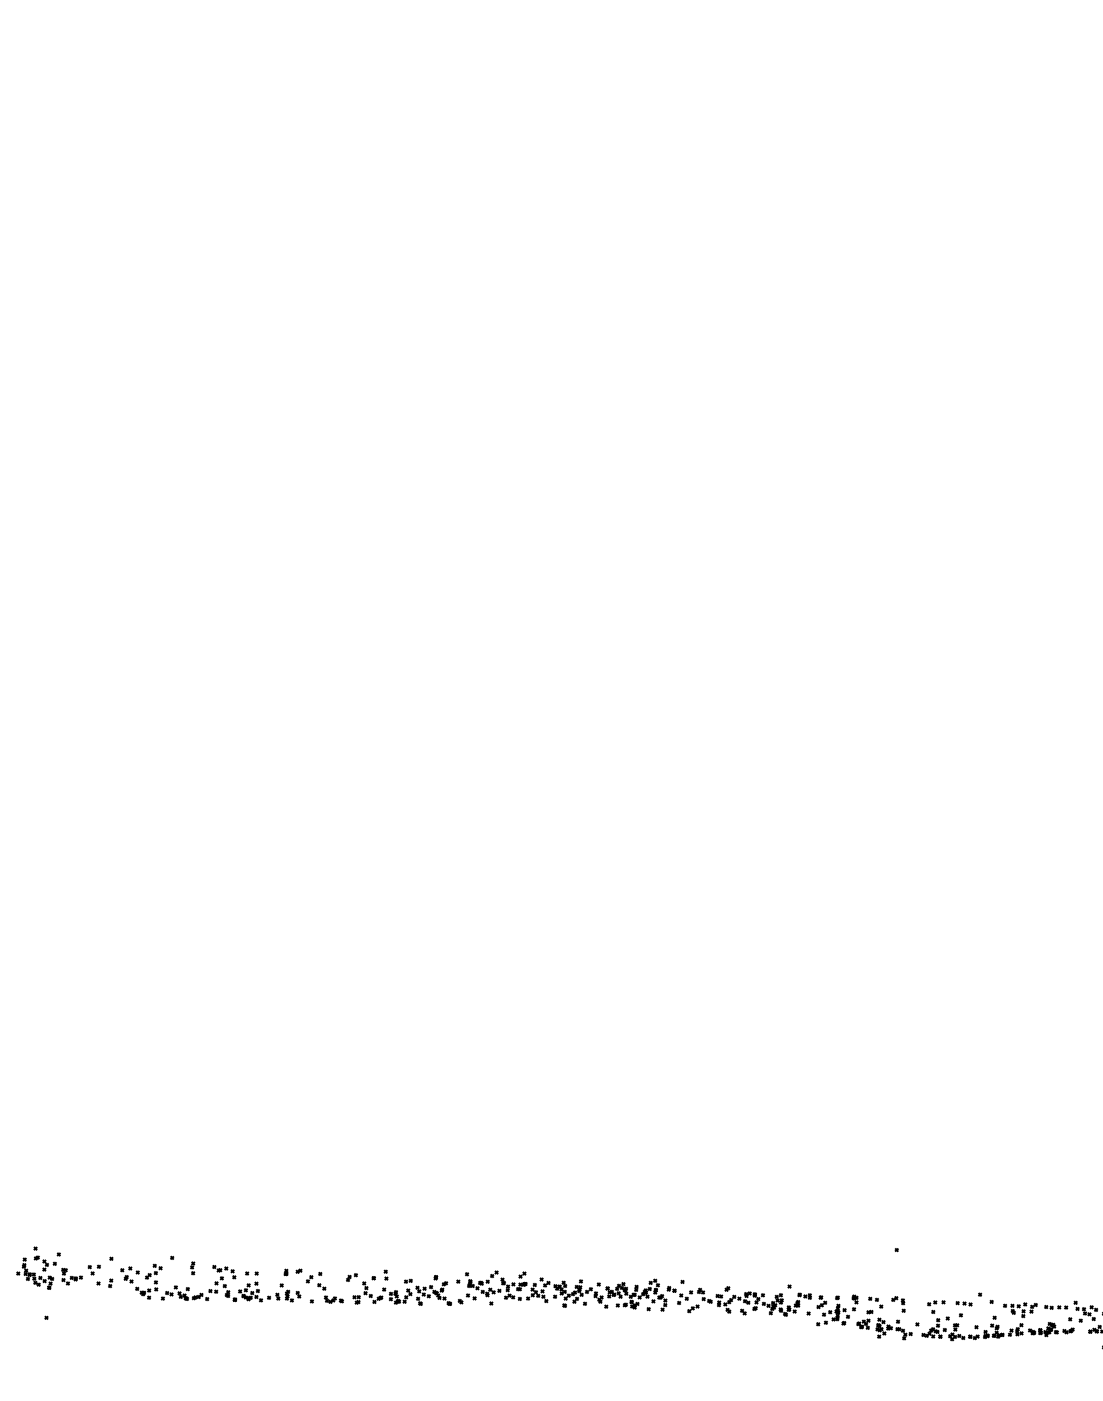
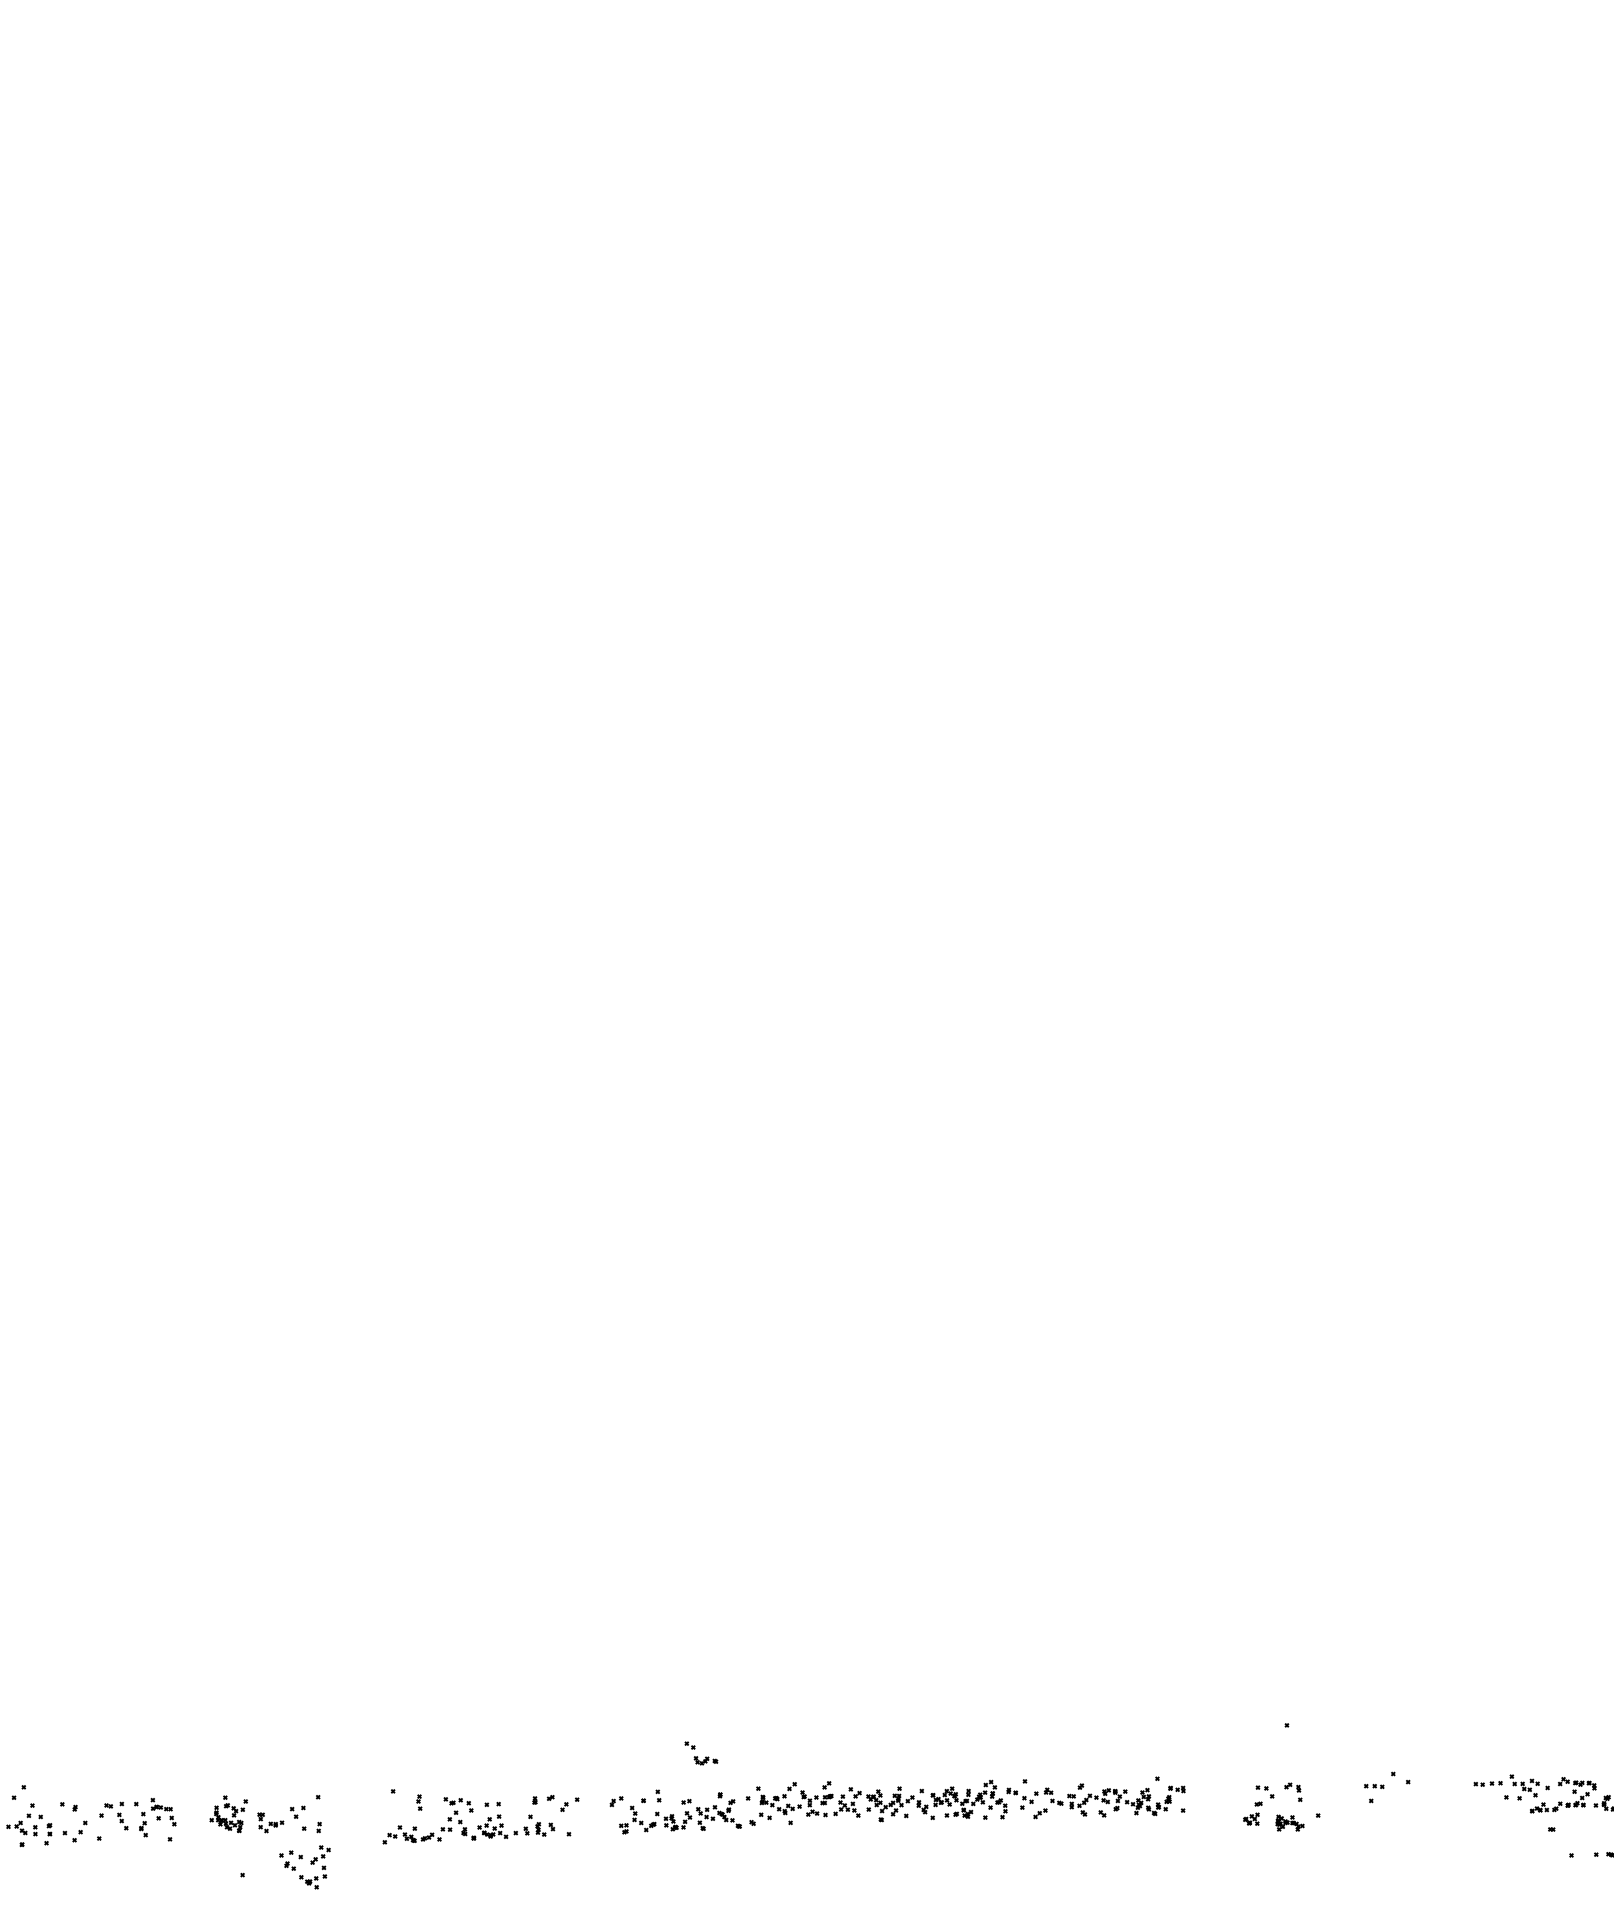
part: (38, 1268) -> (228, 1814), size x0.7
part: (145, 1279) -> (310, 1864), moved
part: (330, 1293) -> (701, 1753), moved
part: (836, 1310) -> (1217, 1804), removed
part: (998, 1322) -> (1418, 1806), removed
part: (893, 1328) -> (1289, 1822), size x0.6

